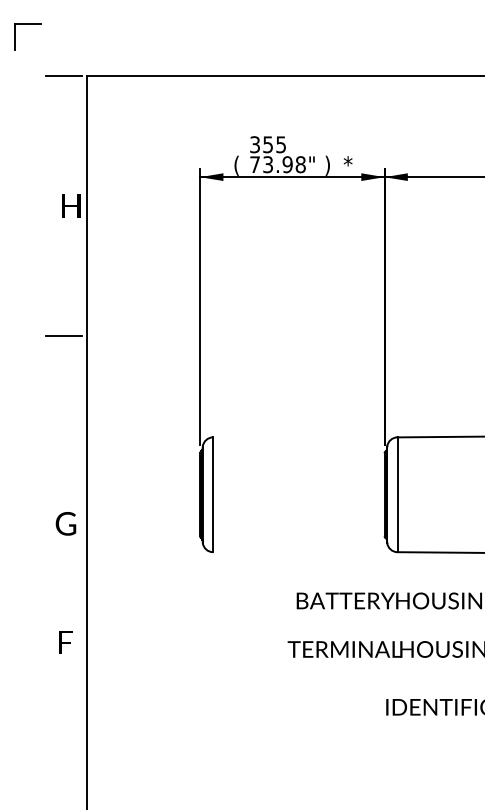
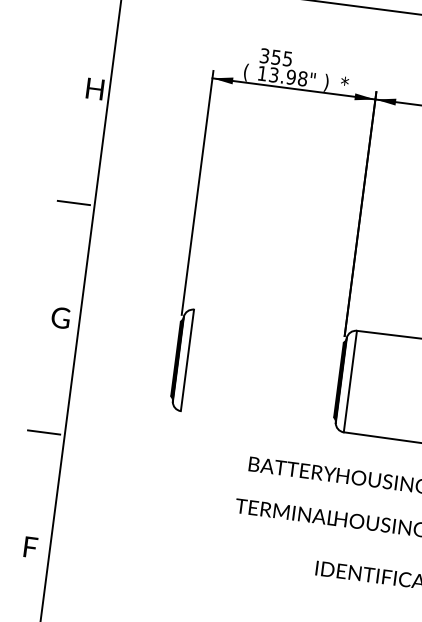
text: (254, 164) -> (261, 73), 73.98" -> 13.98"
text: (65, 523) -> (60, 317), moved
line: (63, 595) -> (43, 432), added
text: (65, 642) -> (30, 547), moved

